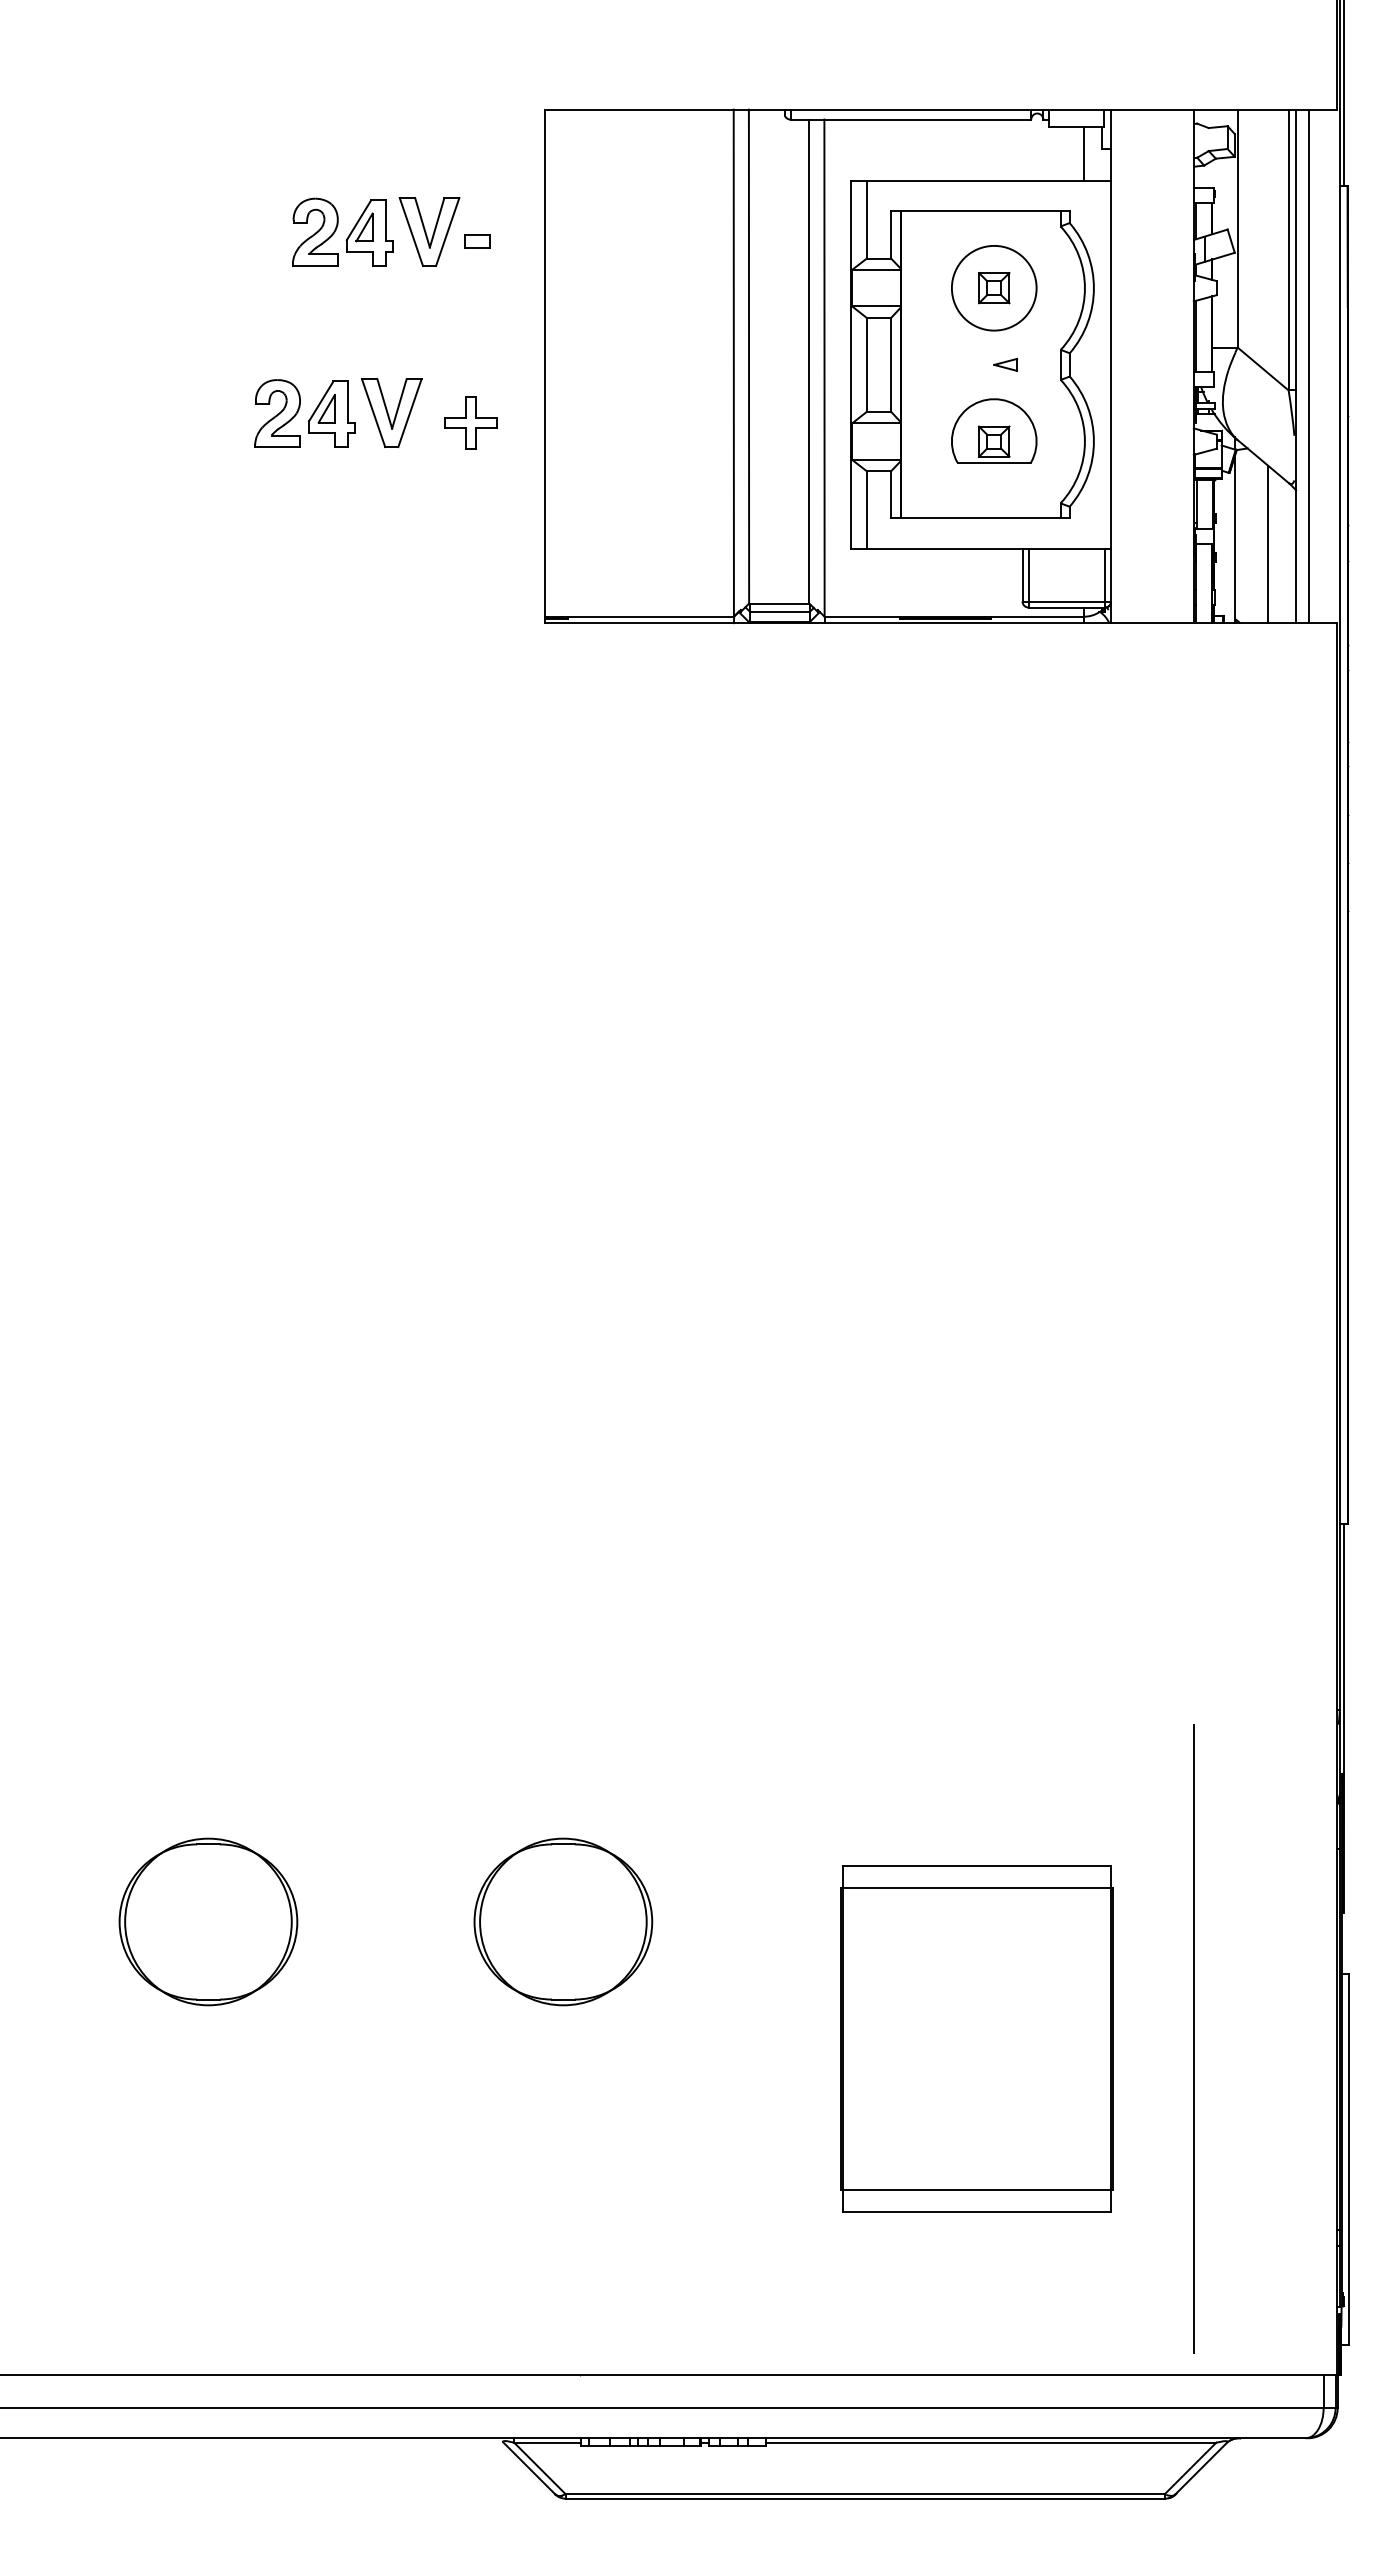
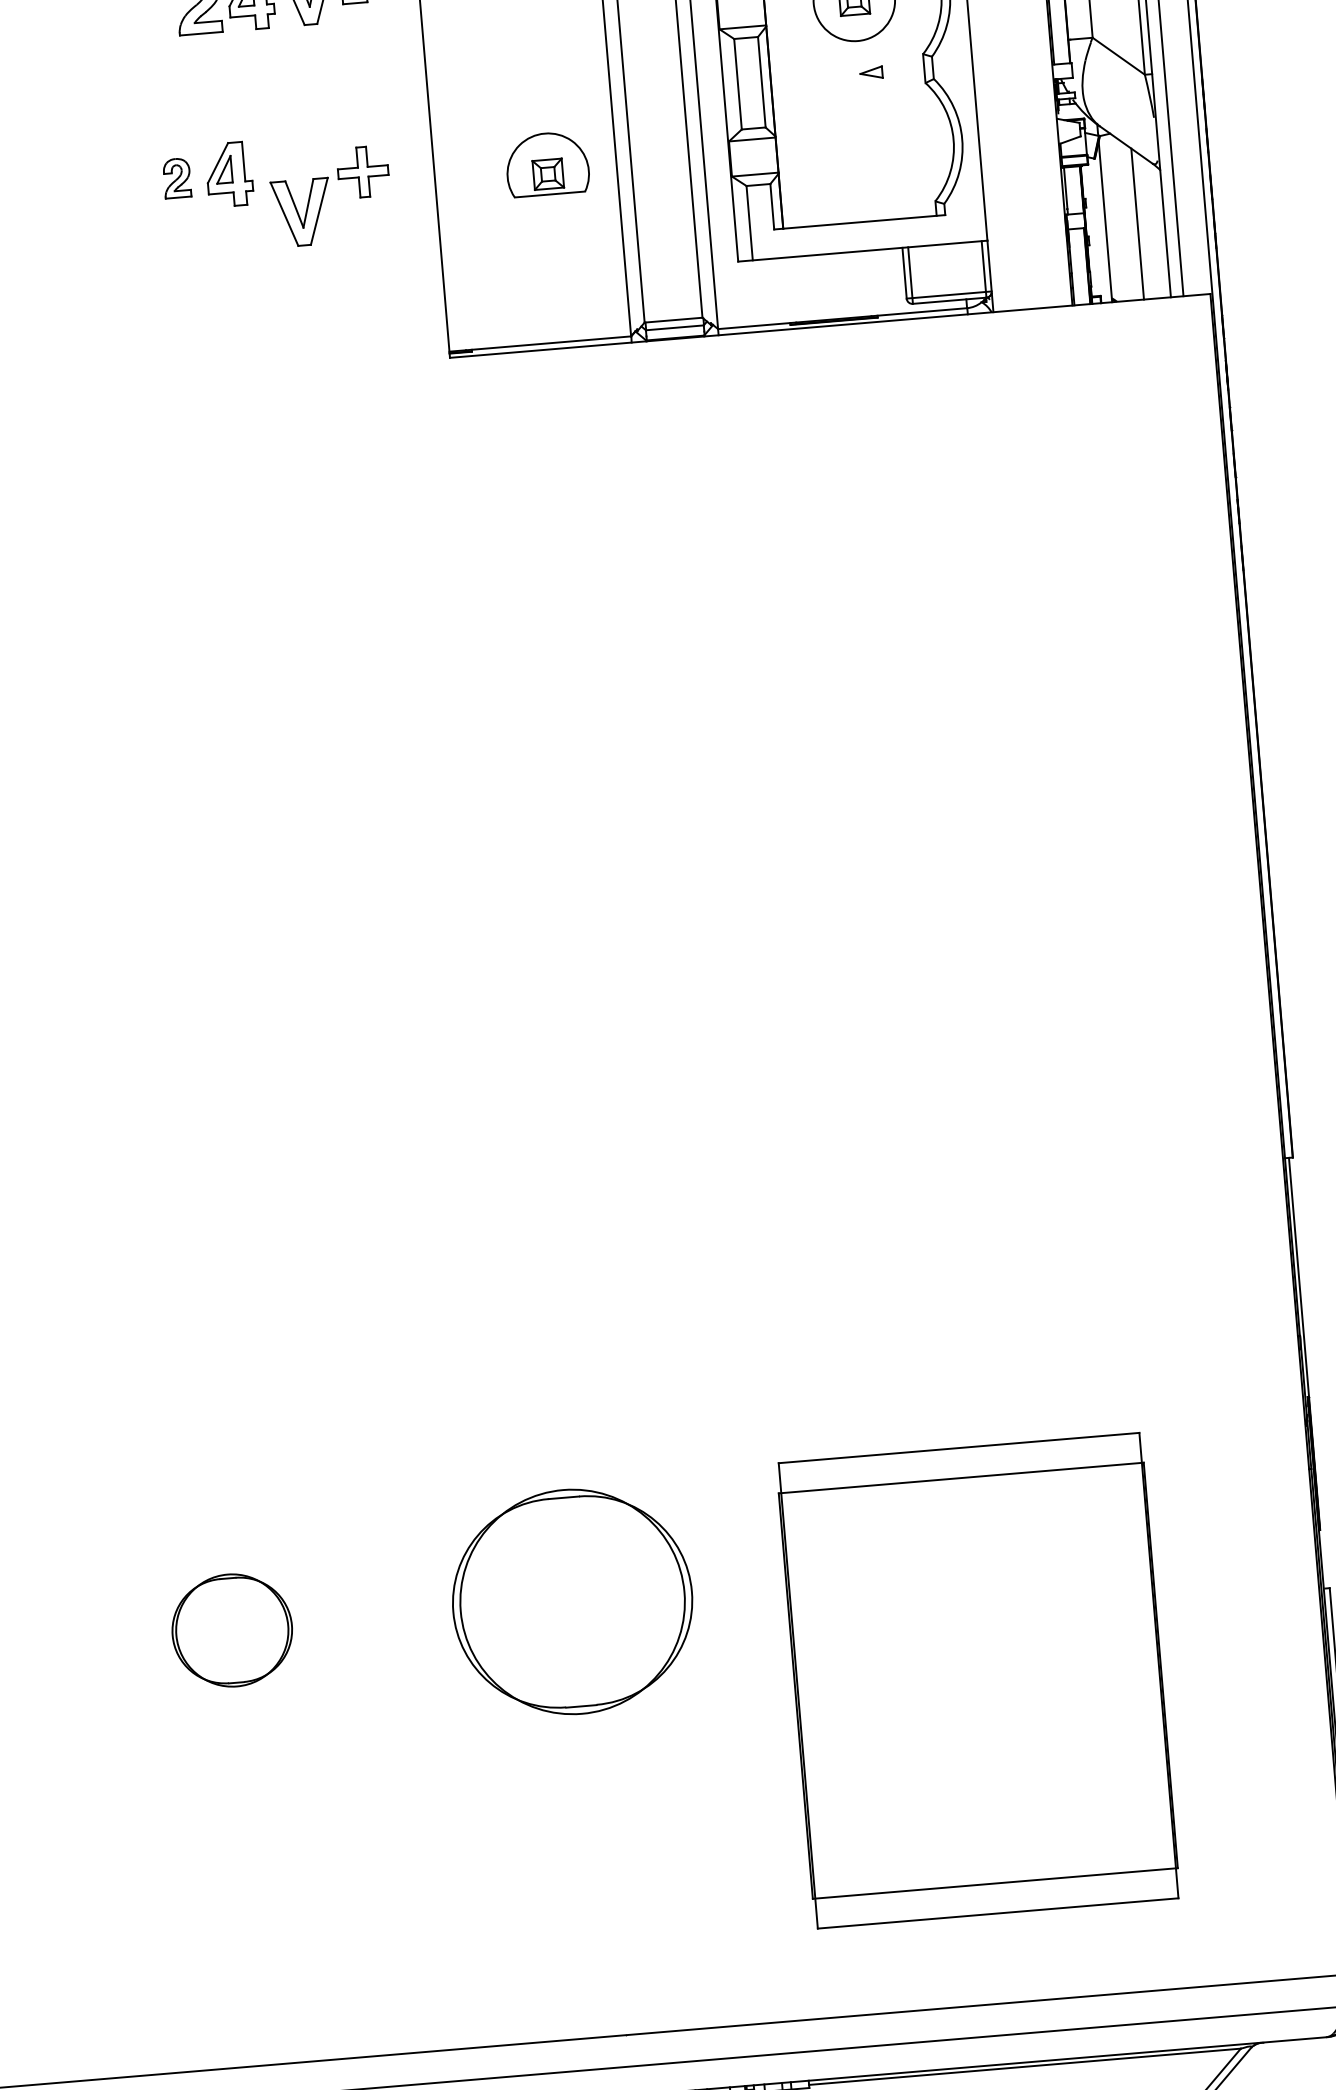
part: (277, 413) -> (177, 178), size x0.6
part: (391, 413) -> (301, 213), moved
part: (994, 430) -> (547, 163), moved
part: (208, 1921) -> (232, 1630), size x0.7
part: (563, 1921) -> (572, 1601), size x1.4
part: (976, 2038) -> (978, 1680), size x1.4
line: (1193, 2038) -> (1186, 1662), removed

